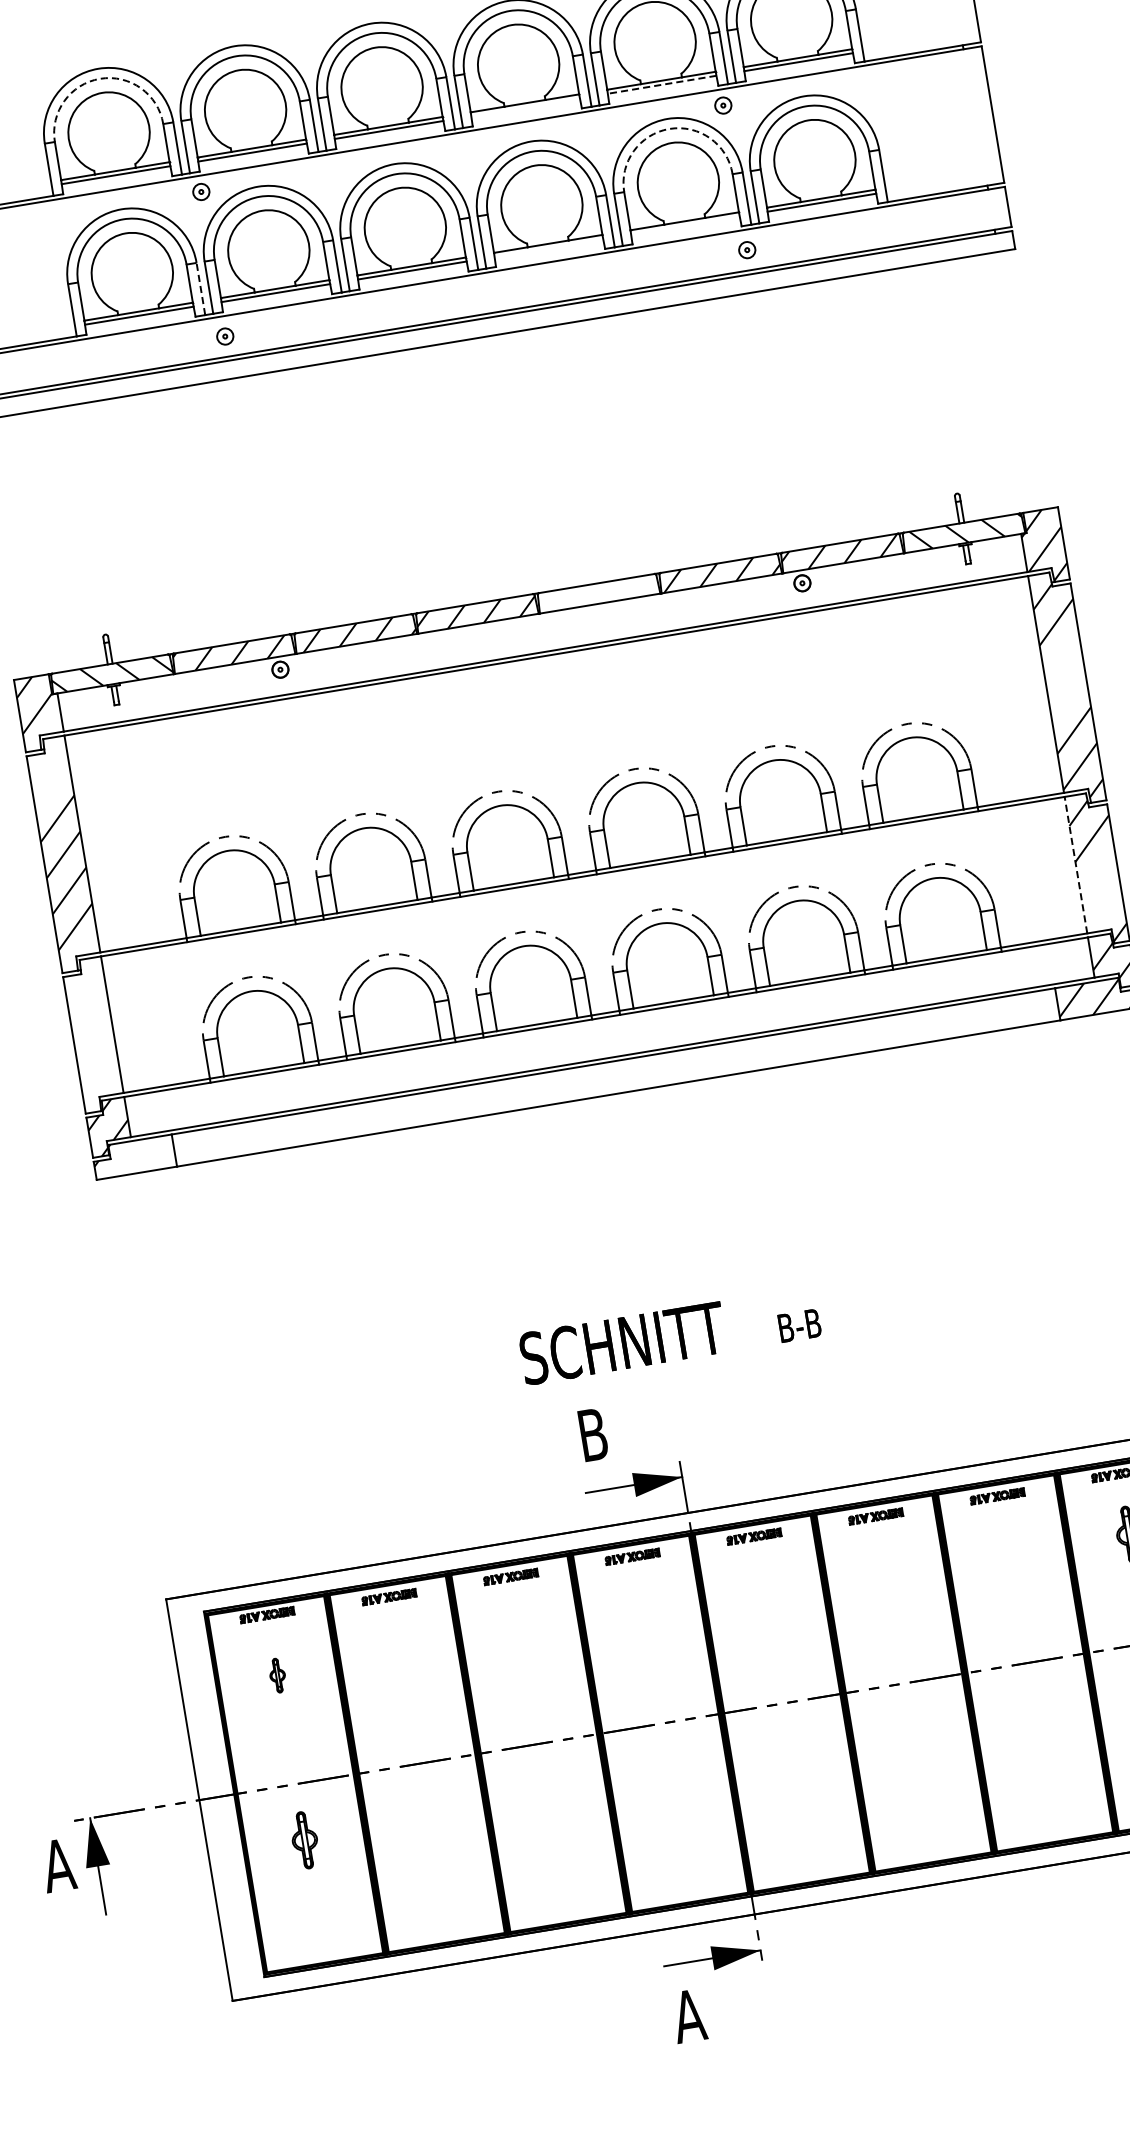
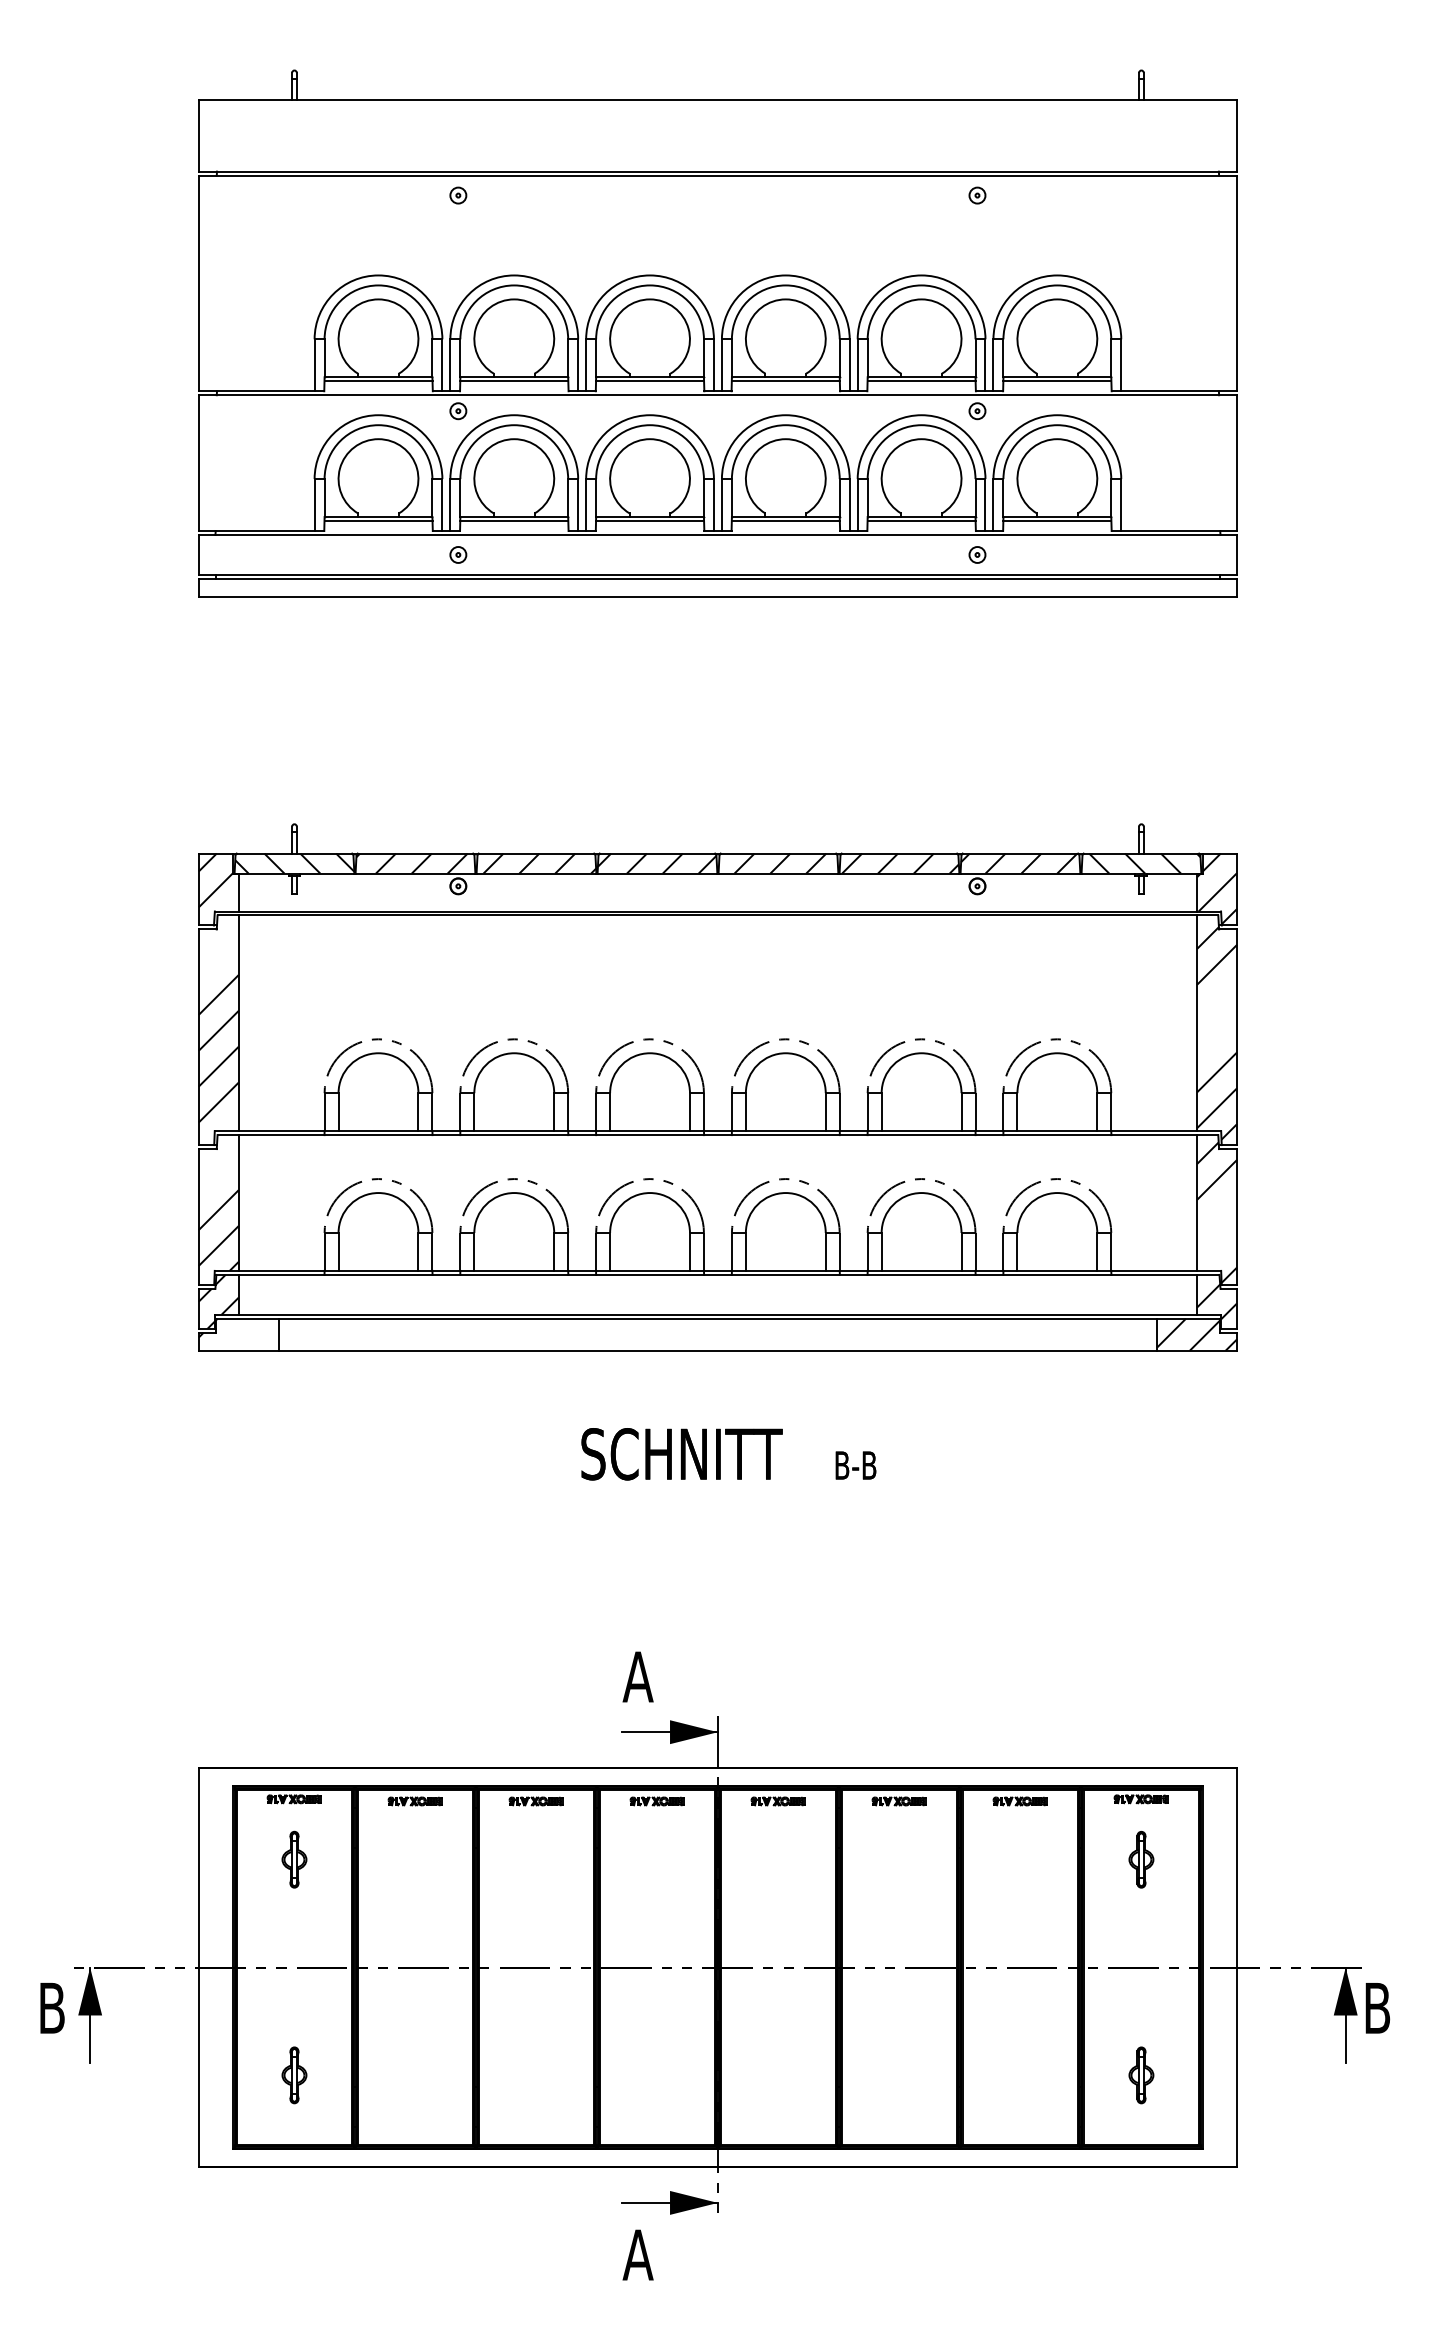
arc: (100, 78) -> (378, 285), dashed -> solid
line: (662, 85) -> (921, 381), dashed -> solid
line: (525, 107) -> (785, 381), added
arc: (669, 129) -> (921, 425), dashed -> solid
line: (685, 225) -> (921, 521), added
line: (548, 248) -> (785, 521), added
line: (201, 289) -> (442, 505), dashed -> solid
hatch: (600, 593) -> (780, 863), added
line: (1076, 865) -> (1197, 1203), dashed -> solid
hatch: (96, 1055) -> (218, 1230), added
text: (669, 1335) -> (728, 1454), moved
text: (592, 1434) -> (637, 1676), B -> A
part: (277, 1675) -> (294, 1859), size x1.67
part: (304, 1840) -> (294, 2075), moved
text: (57, 1864) -> (51, 2007), A -> B

